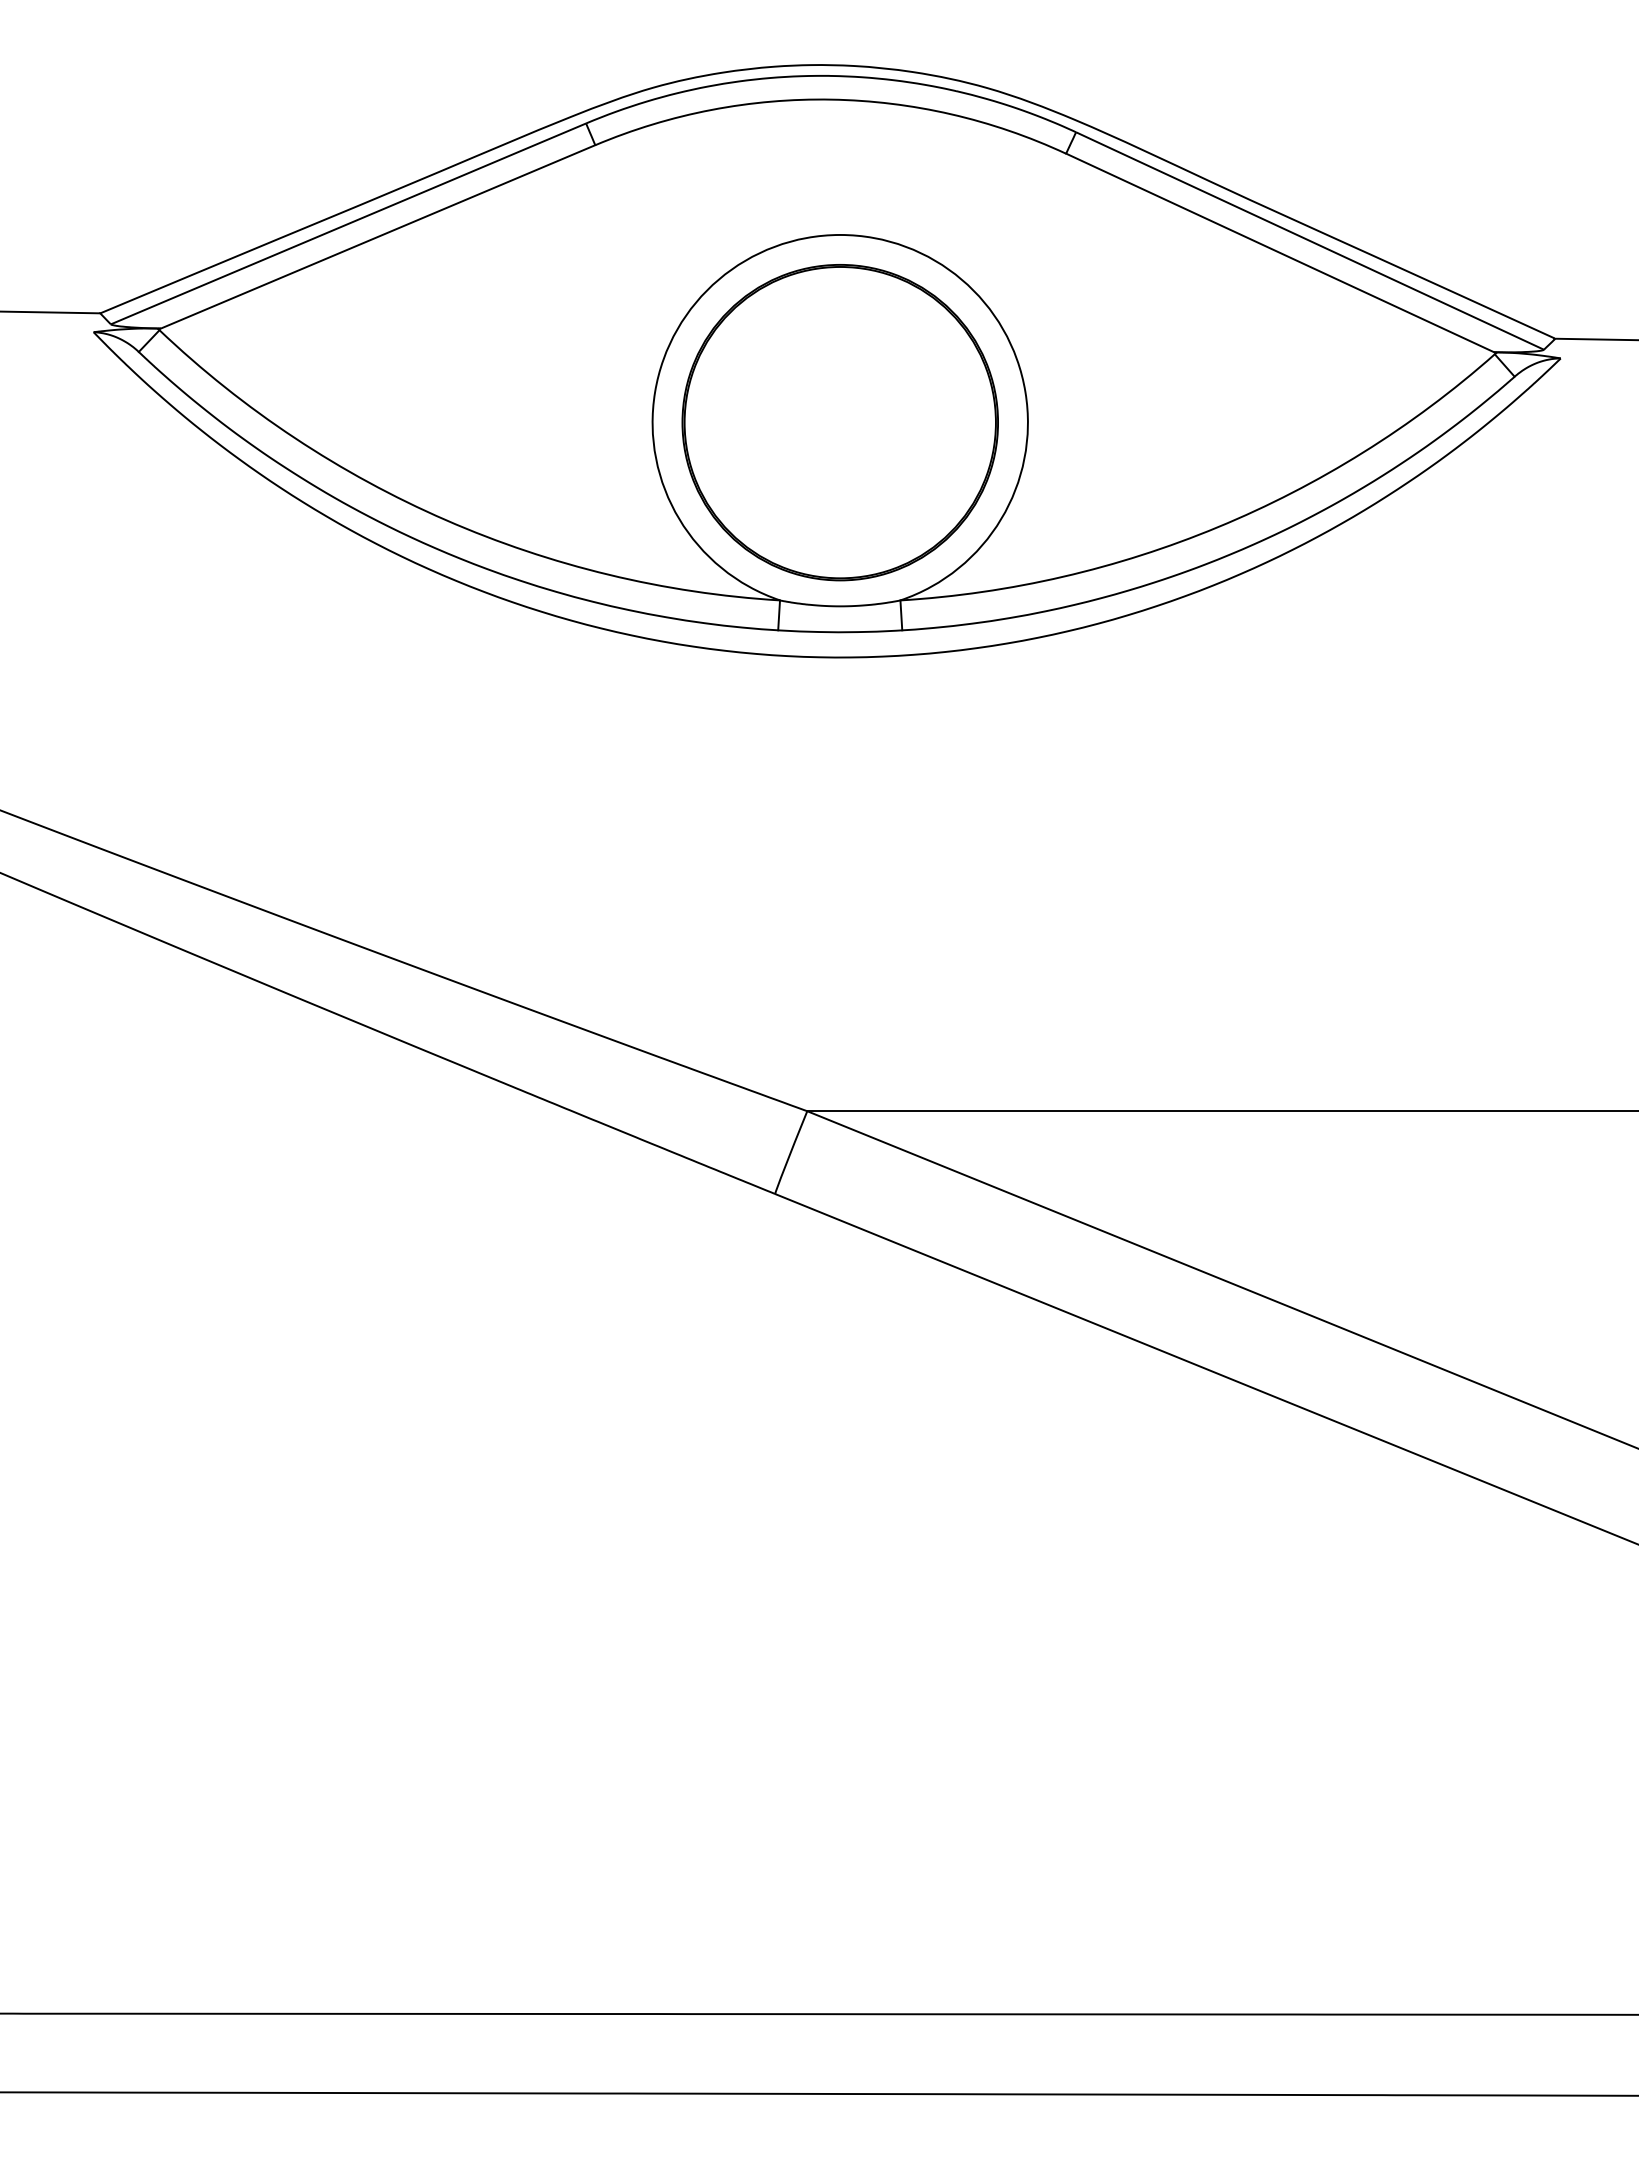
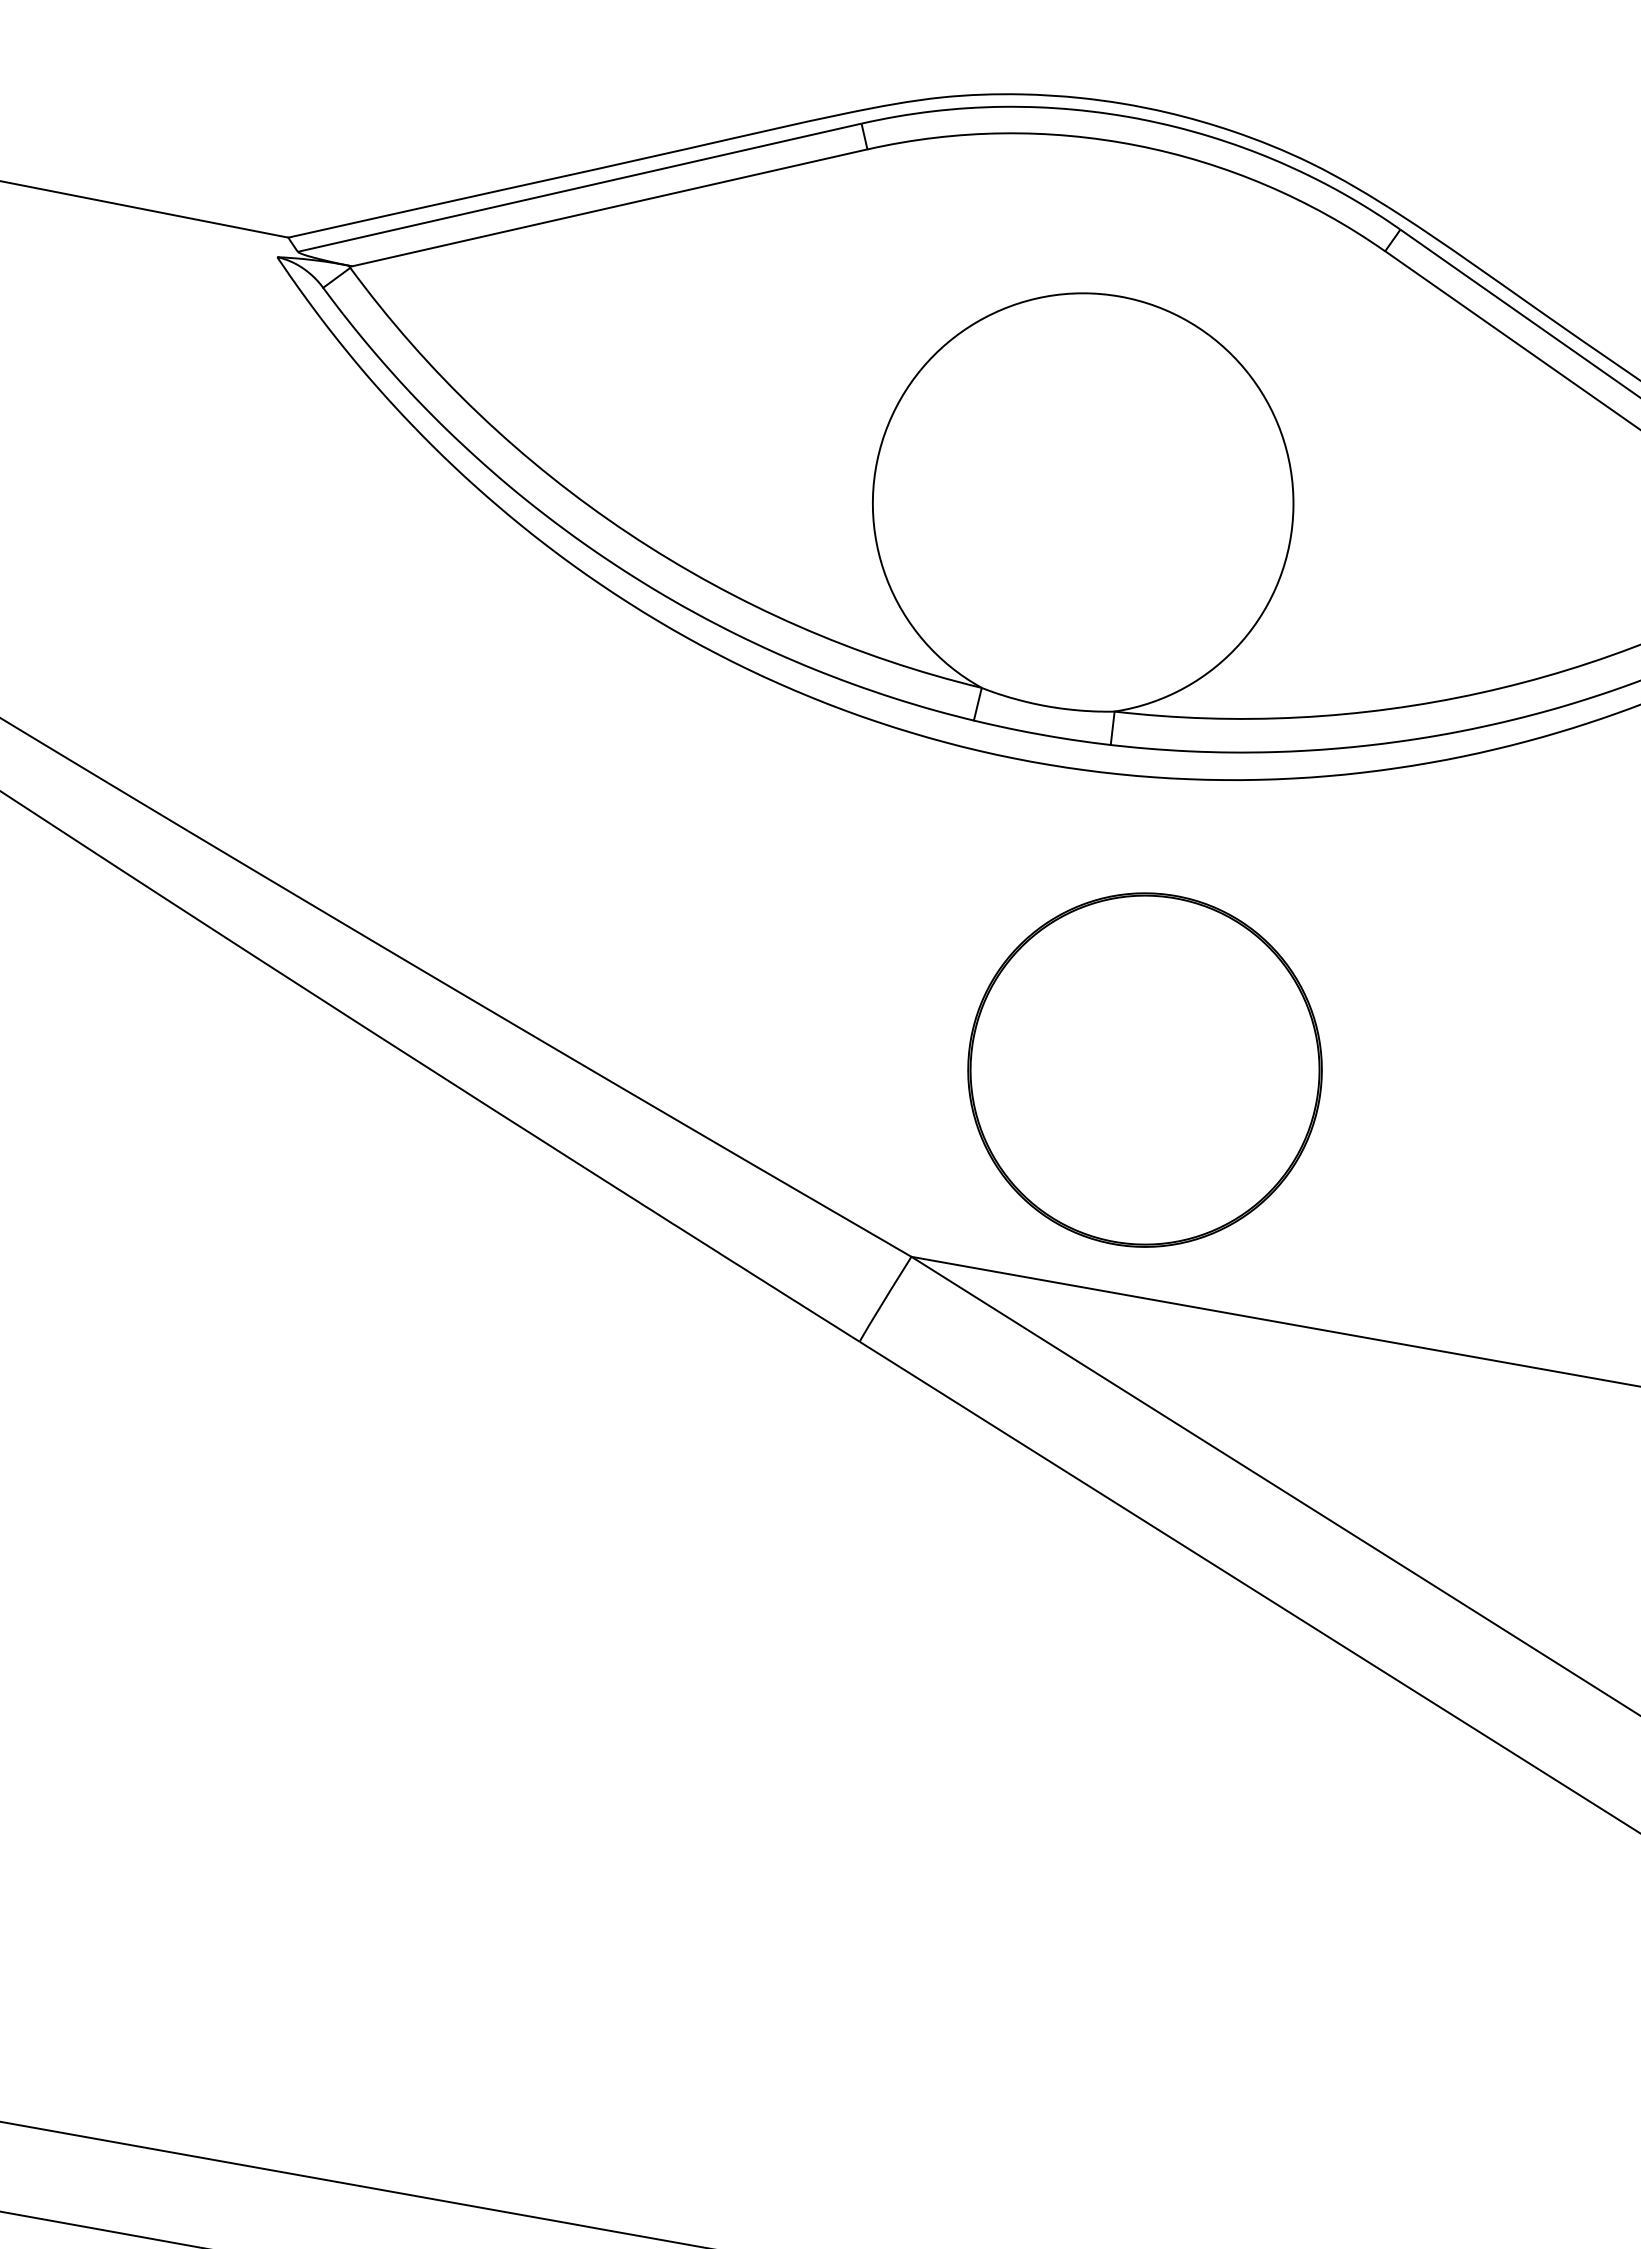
part: (839, 422) -> (1144, 1069), moved

